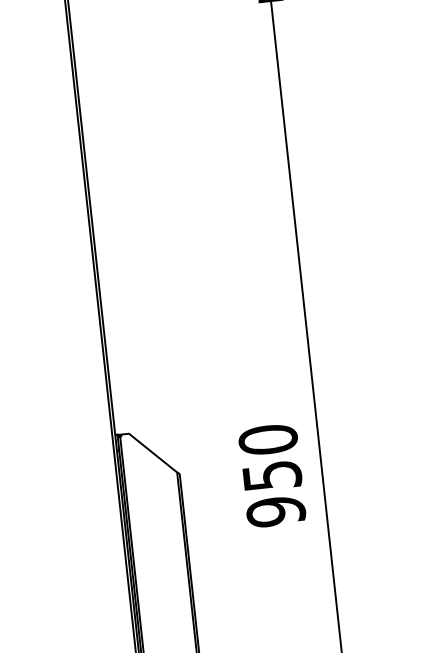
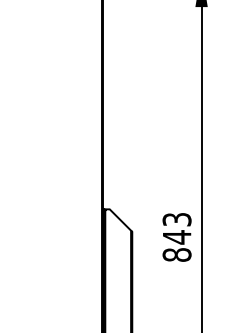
text: (270, 474) -> (176, 236), 950 -> 843

